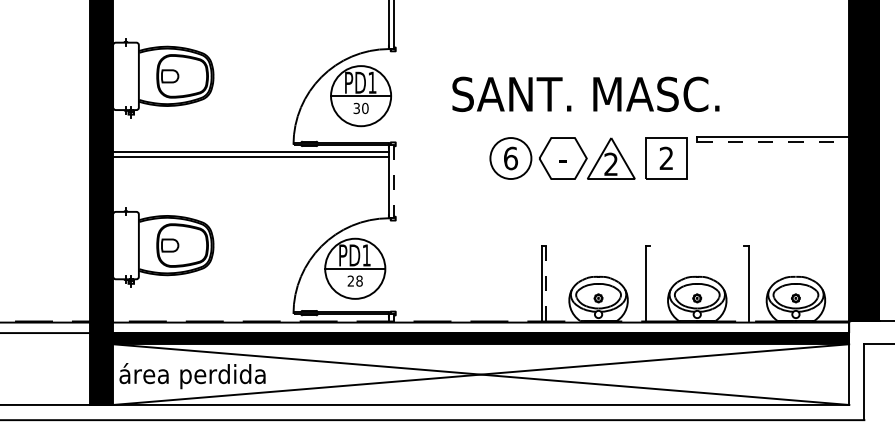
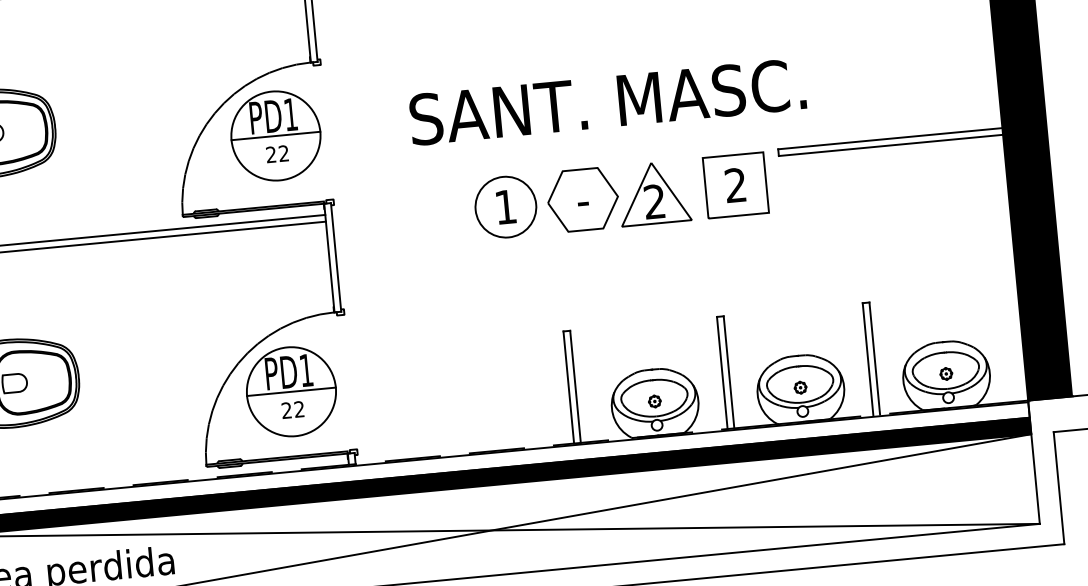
text: (360, 108) -> (276, 154), 30 -> 22
line: (773, 141) -> (891, 145), dashed -> solid
text: (511, 158) -> (506, 207), 6 -> 1
line: (393, 181) -> (335, 257), dashed -> solid
text: (359, 280) -> (299, 408), 28 -> 22
line: (546, 283) -> (575, 386), dashed -> solid
line: (650, 283) -> (729, 372), added
line: (744, 283) -> (868, 359), added

